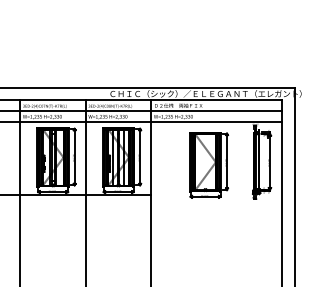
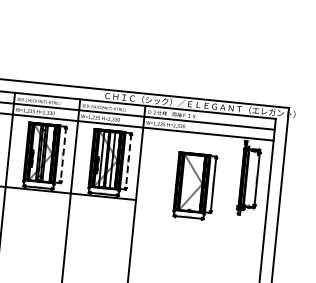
line: (74, 157) -> (63, 155), solid -> dashed
line: (140, 157) -> (128, 161), solid -> dashed
part: (209, 165) -> (195, 186), moved

